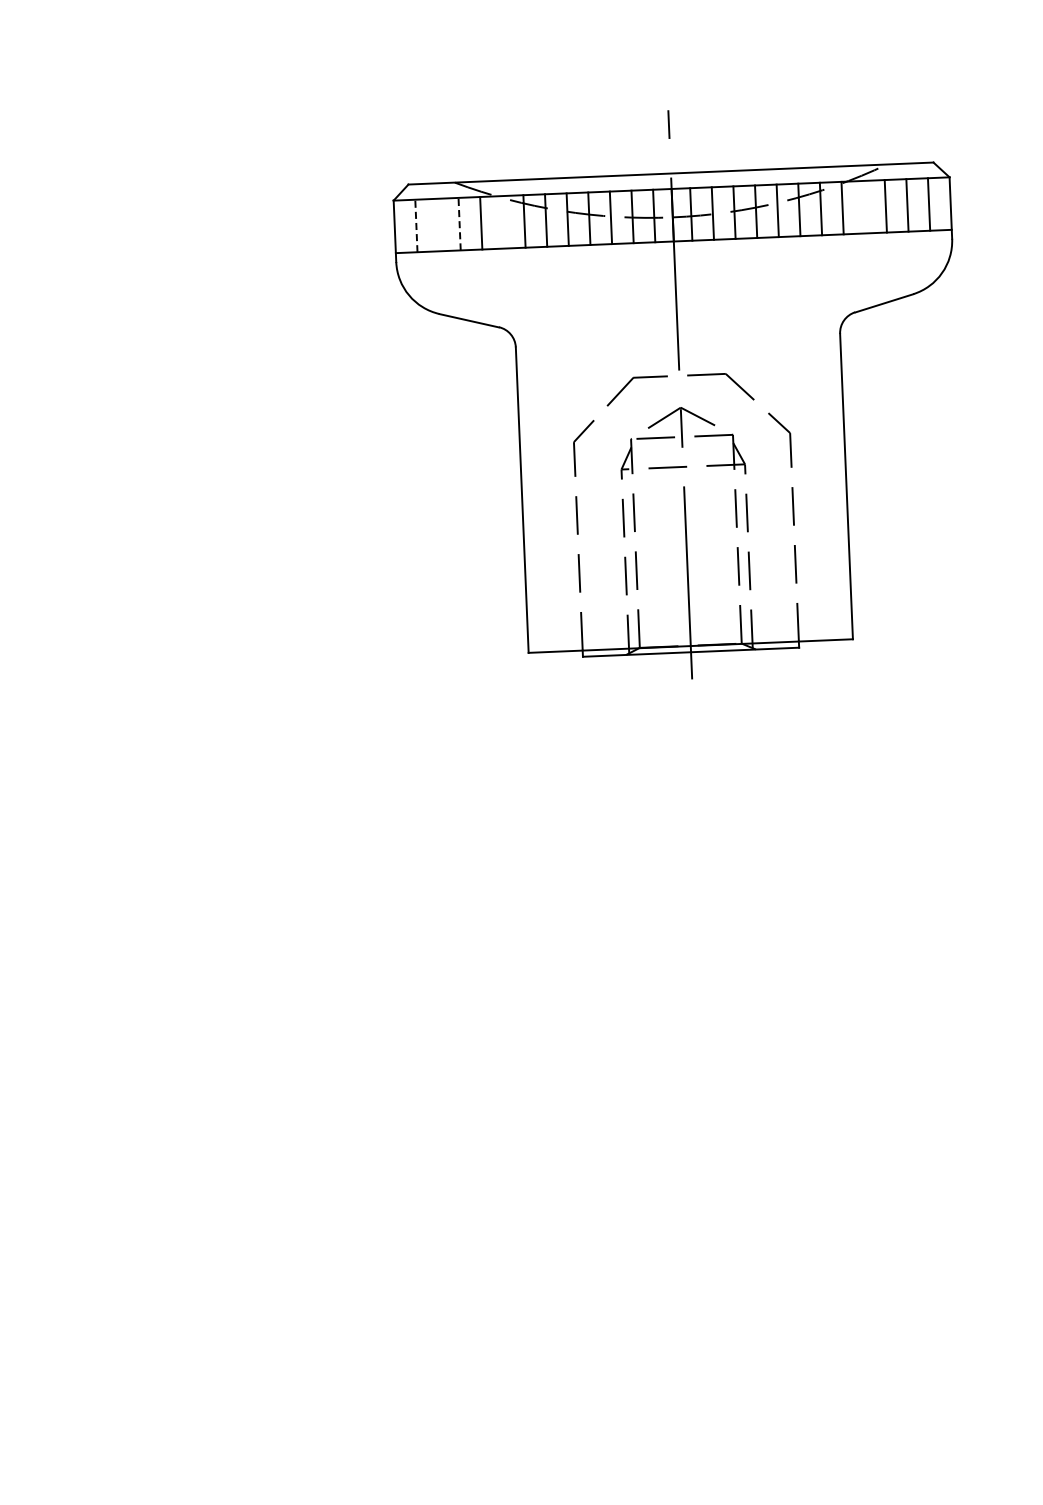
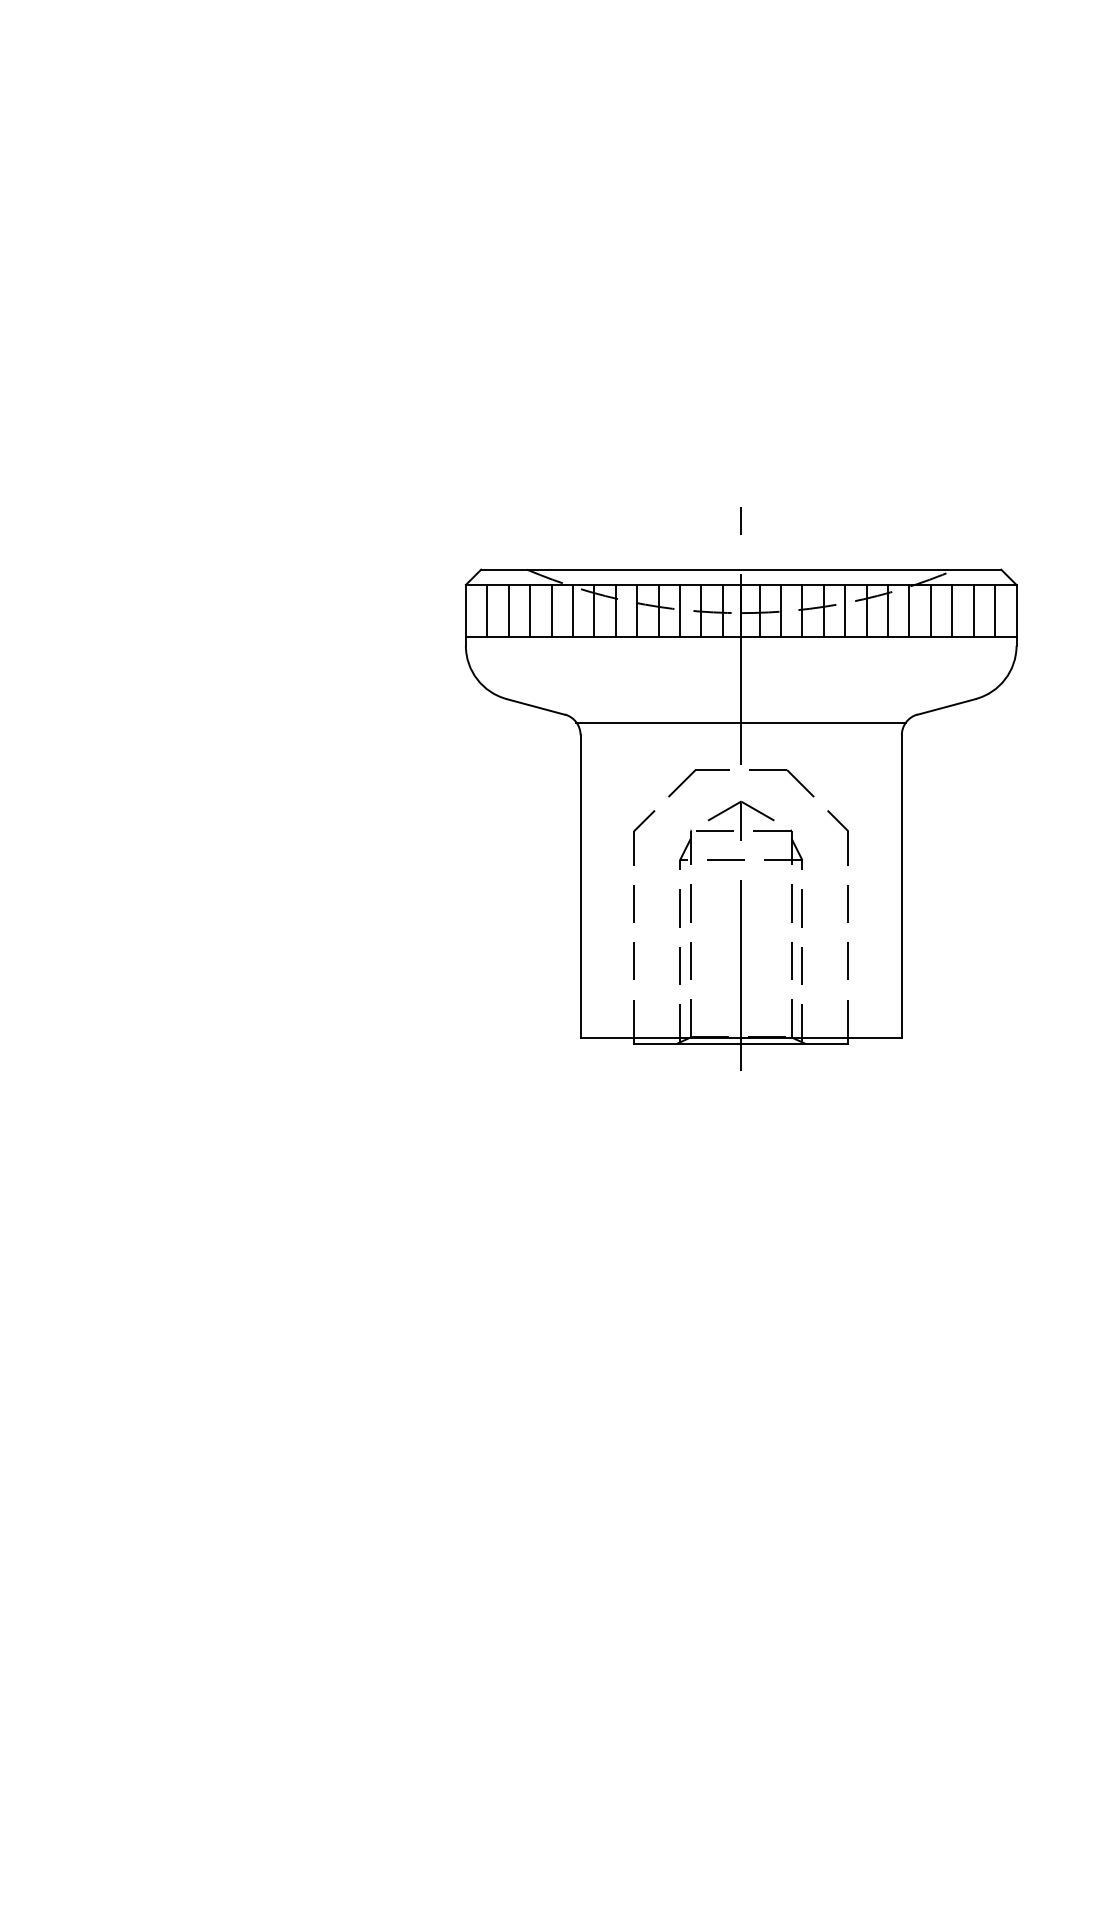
line: (863, 206) -> (930, 610), added
line: (502, 221) -> (572, 610), added
line: (459, 223) -> (530, 610), dashed -> solid
line: (437, 224) -> (508, 610), added
line: (416, 225) -> (487, 610), dashed -> solid
line: (676, 327) -> (740, 722), added

